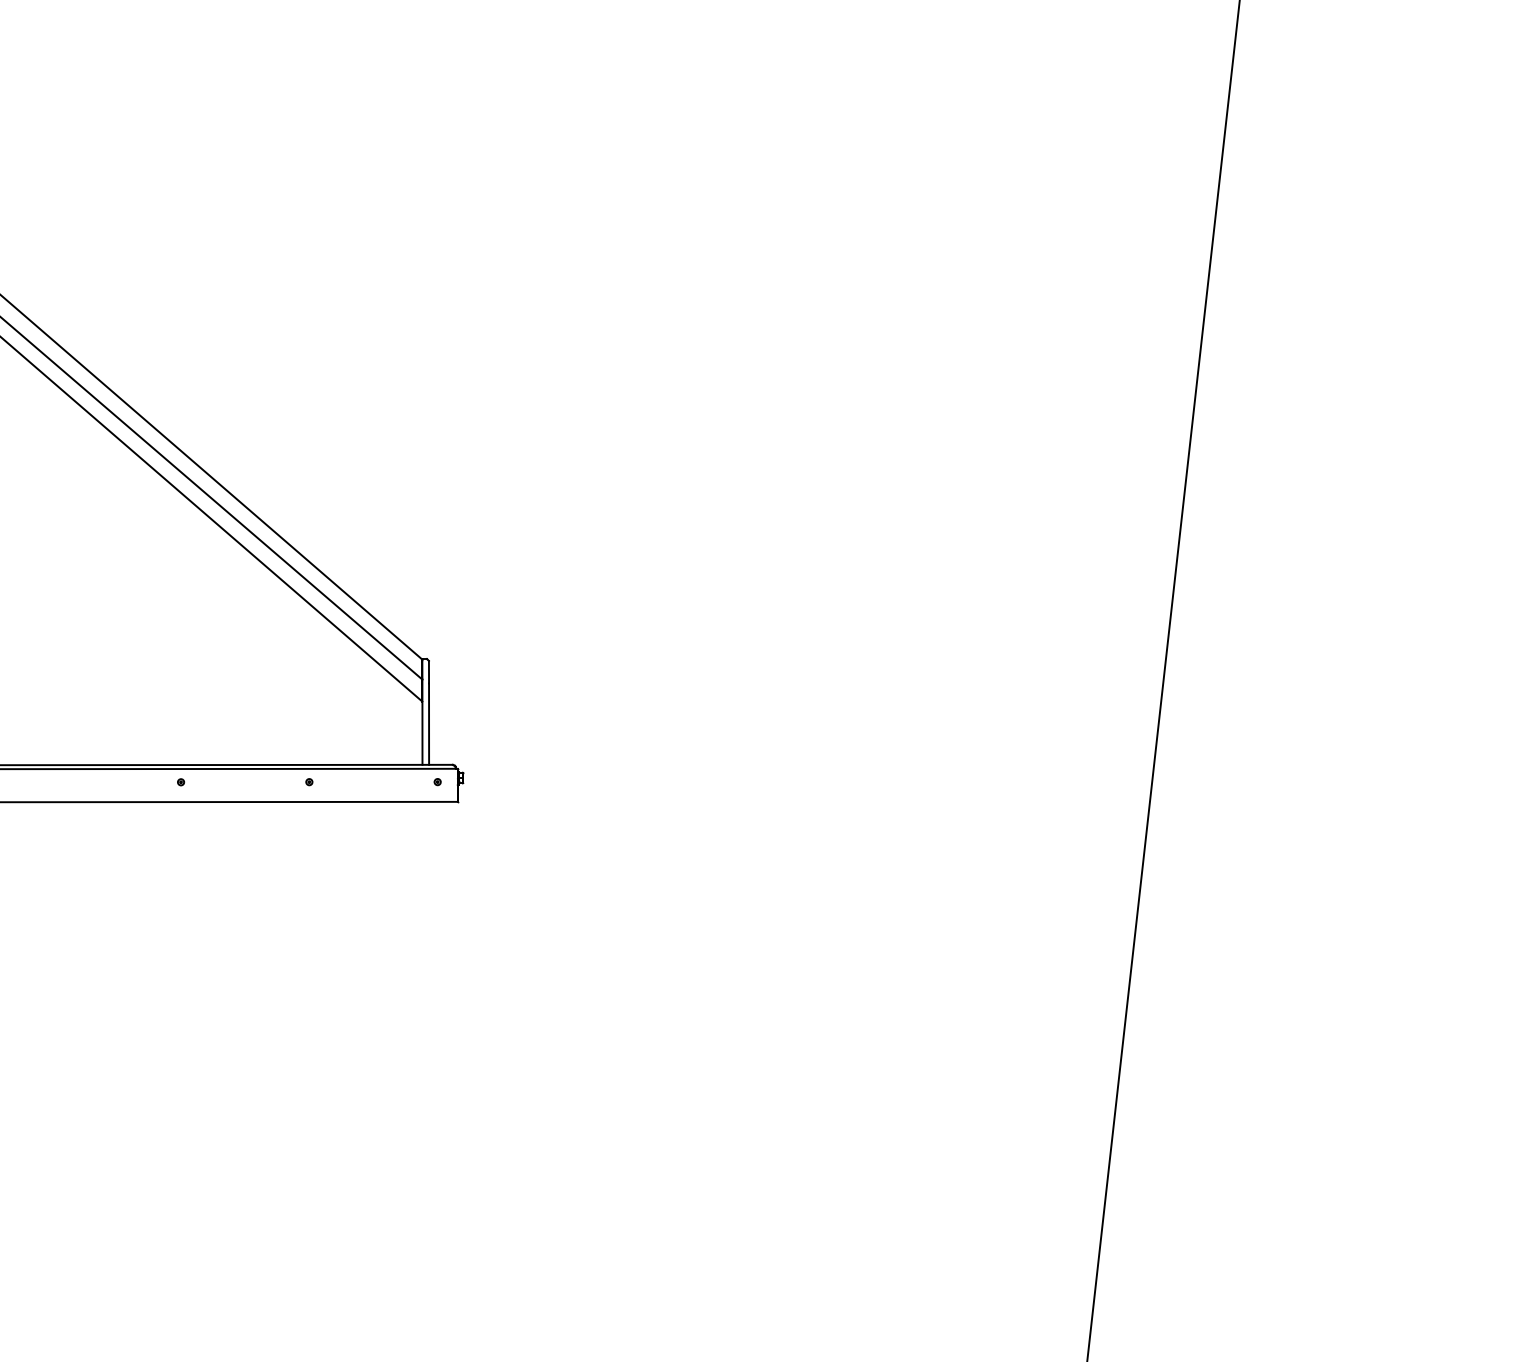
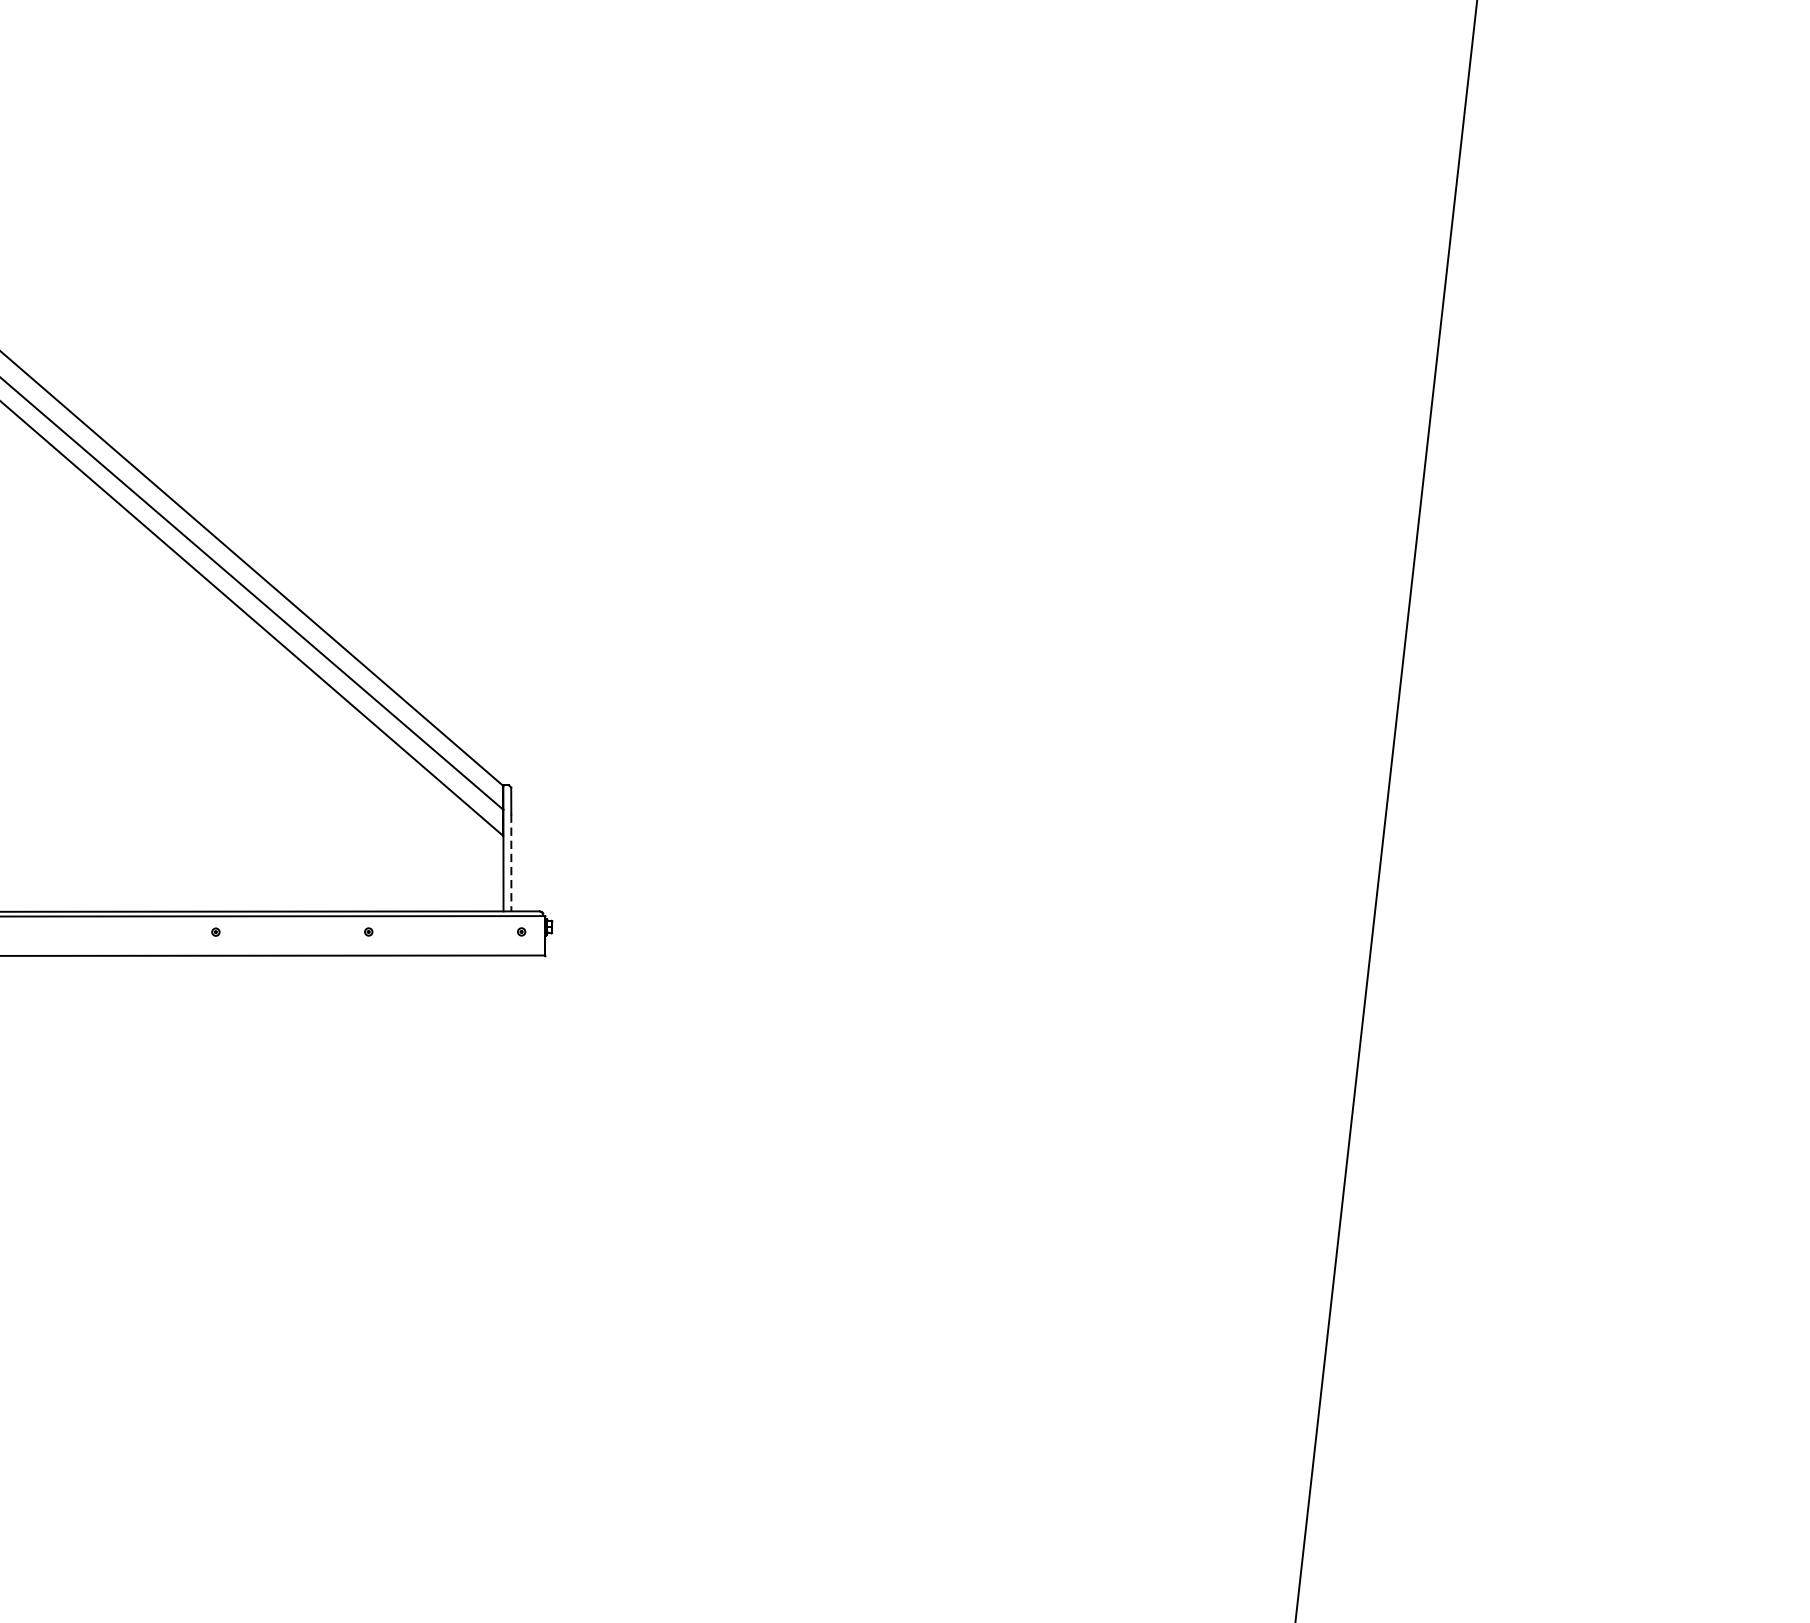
line: (429, 724) -> (511, 863), solid -> dashed

